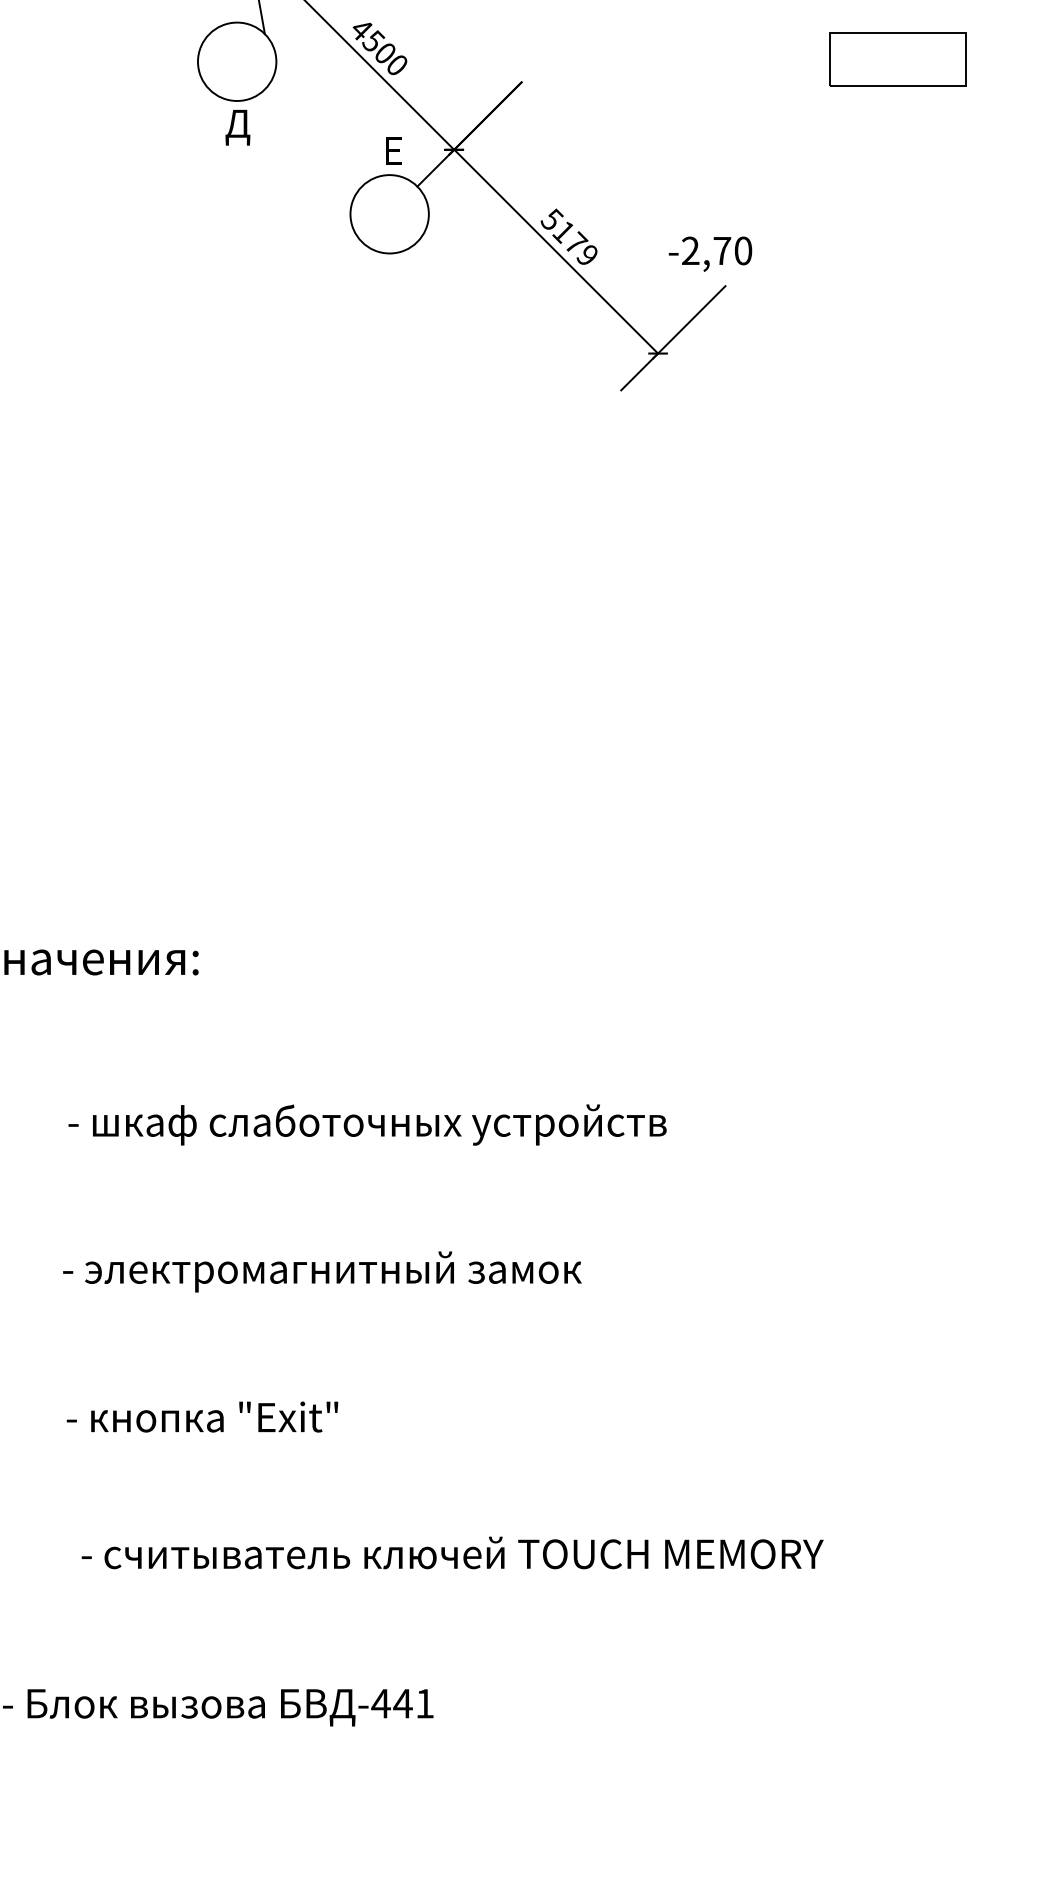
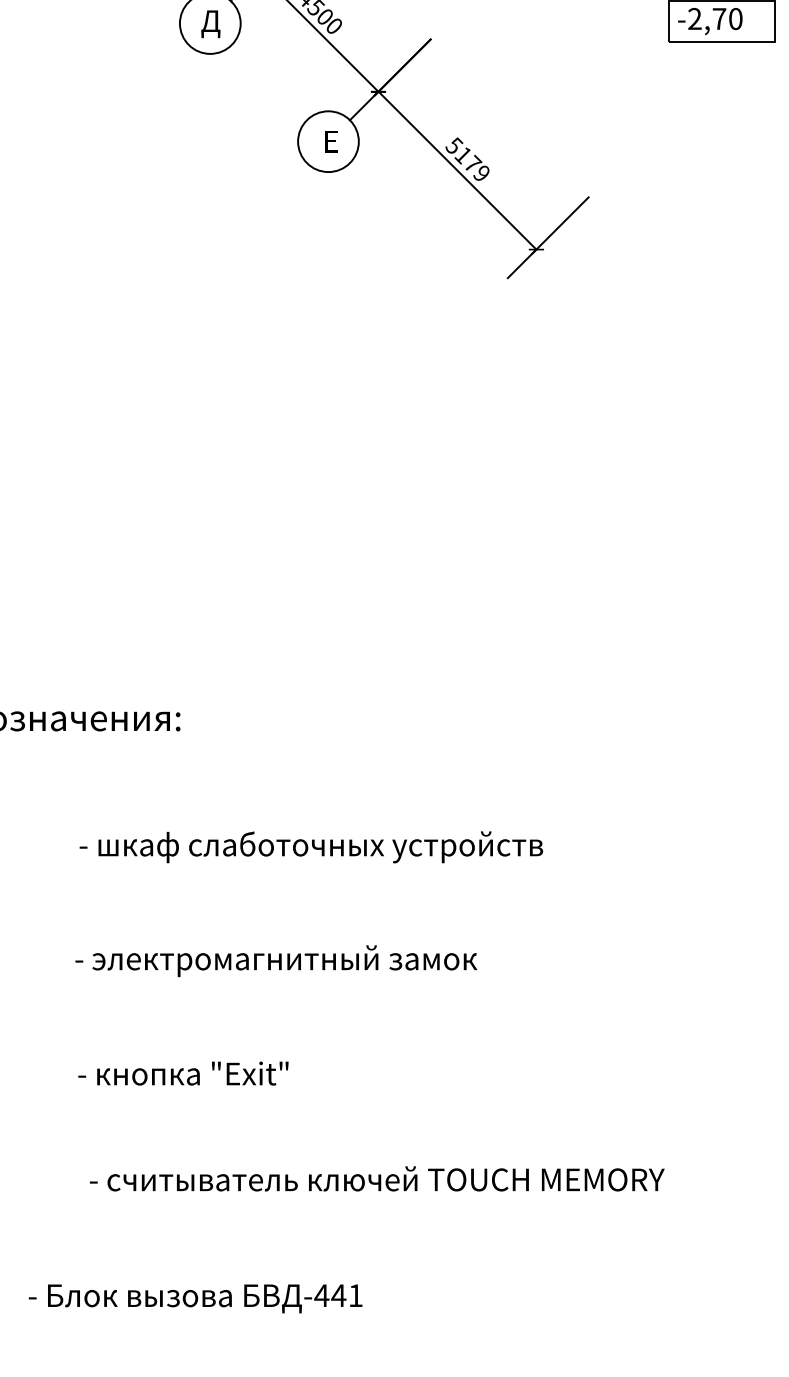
text: (237, 127) -> (210, 24), moved
text: (393, 150) -> (331, 141), moved
text: (710, 253) -> (710, 20), moved

